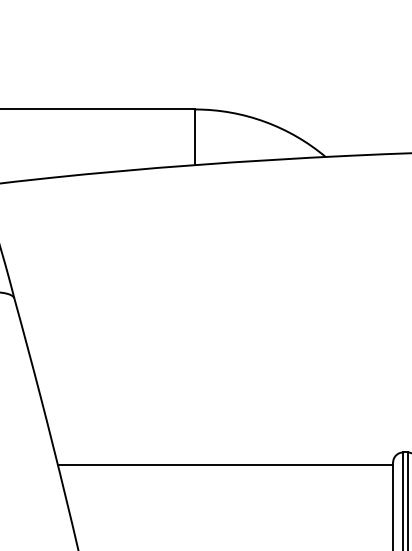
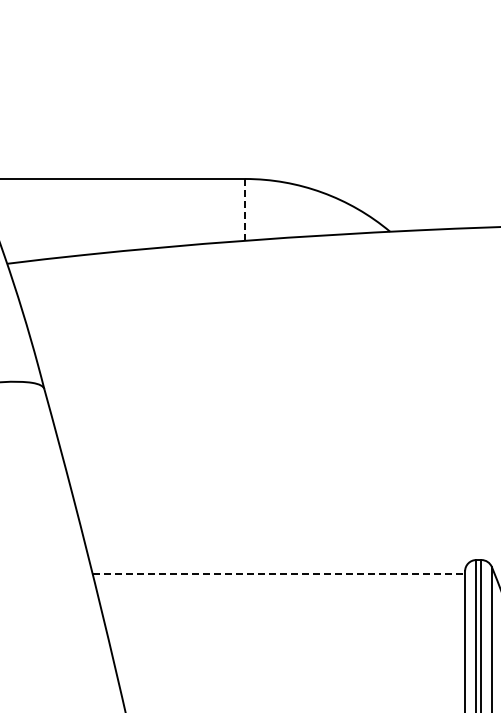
line: (195, 136) -> (245, 209), solid -> dashed
line: (226, 464) -> (279, 573), solid -> dashed

